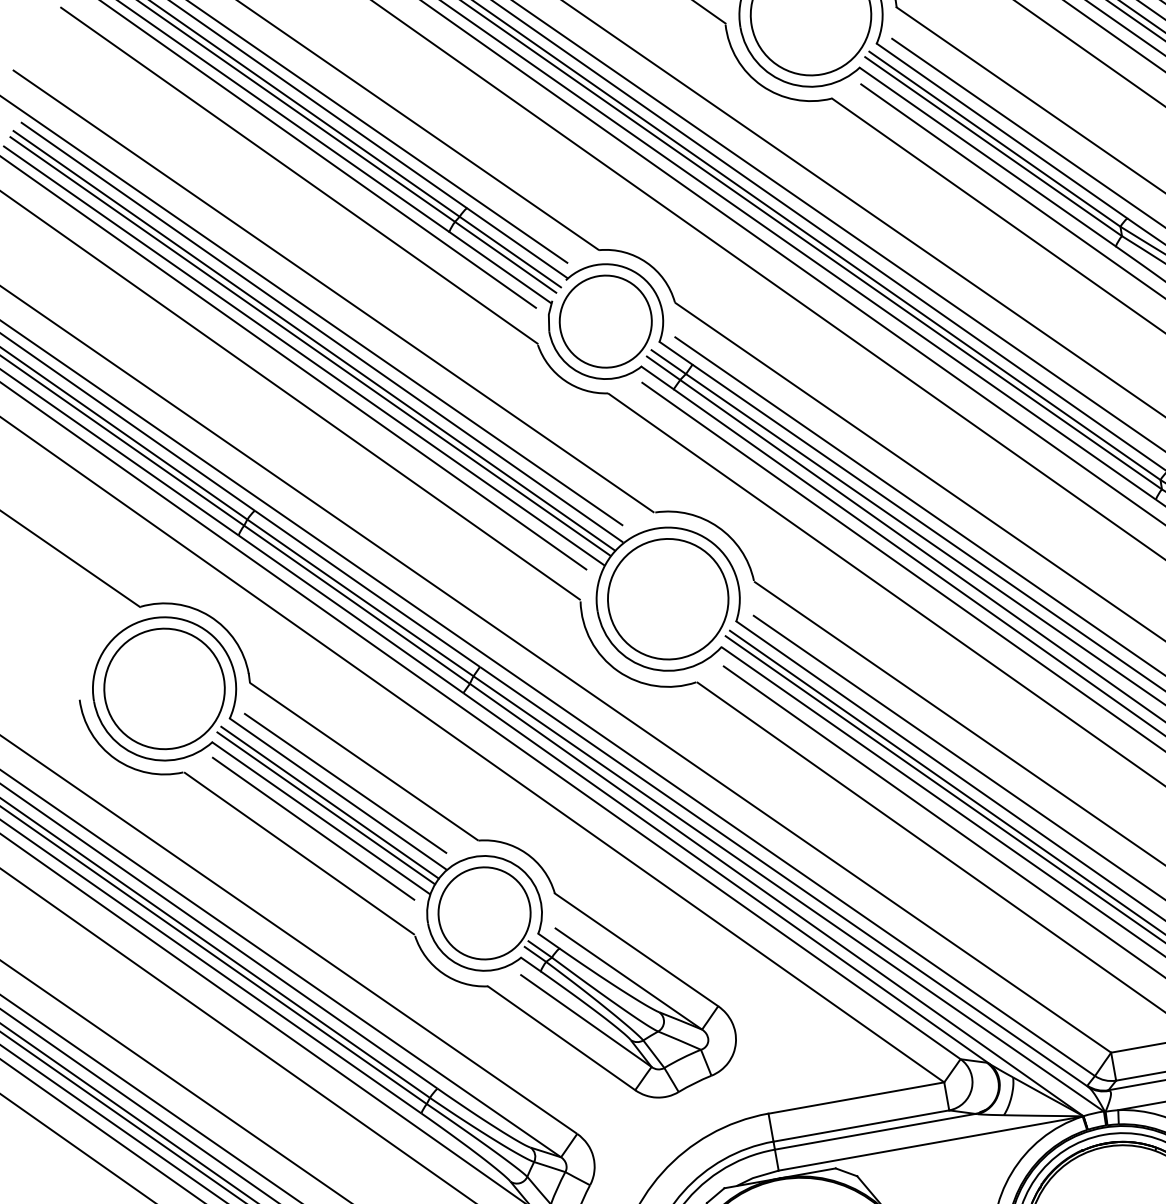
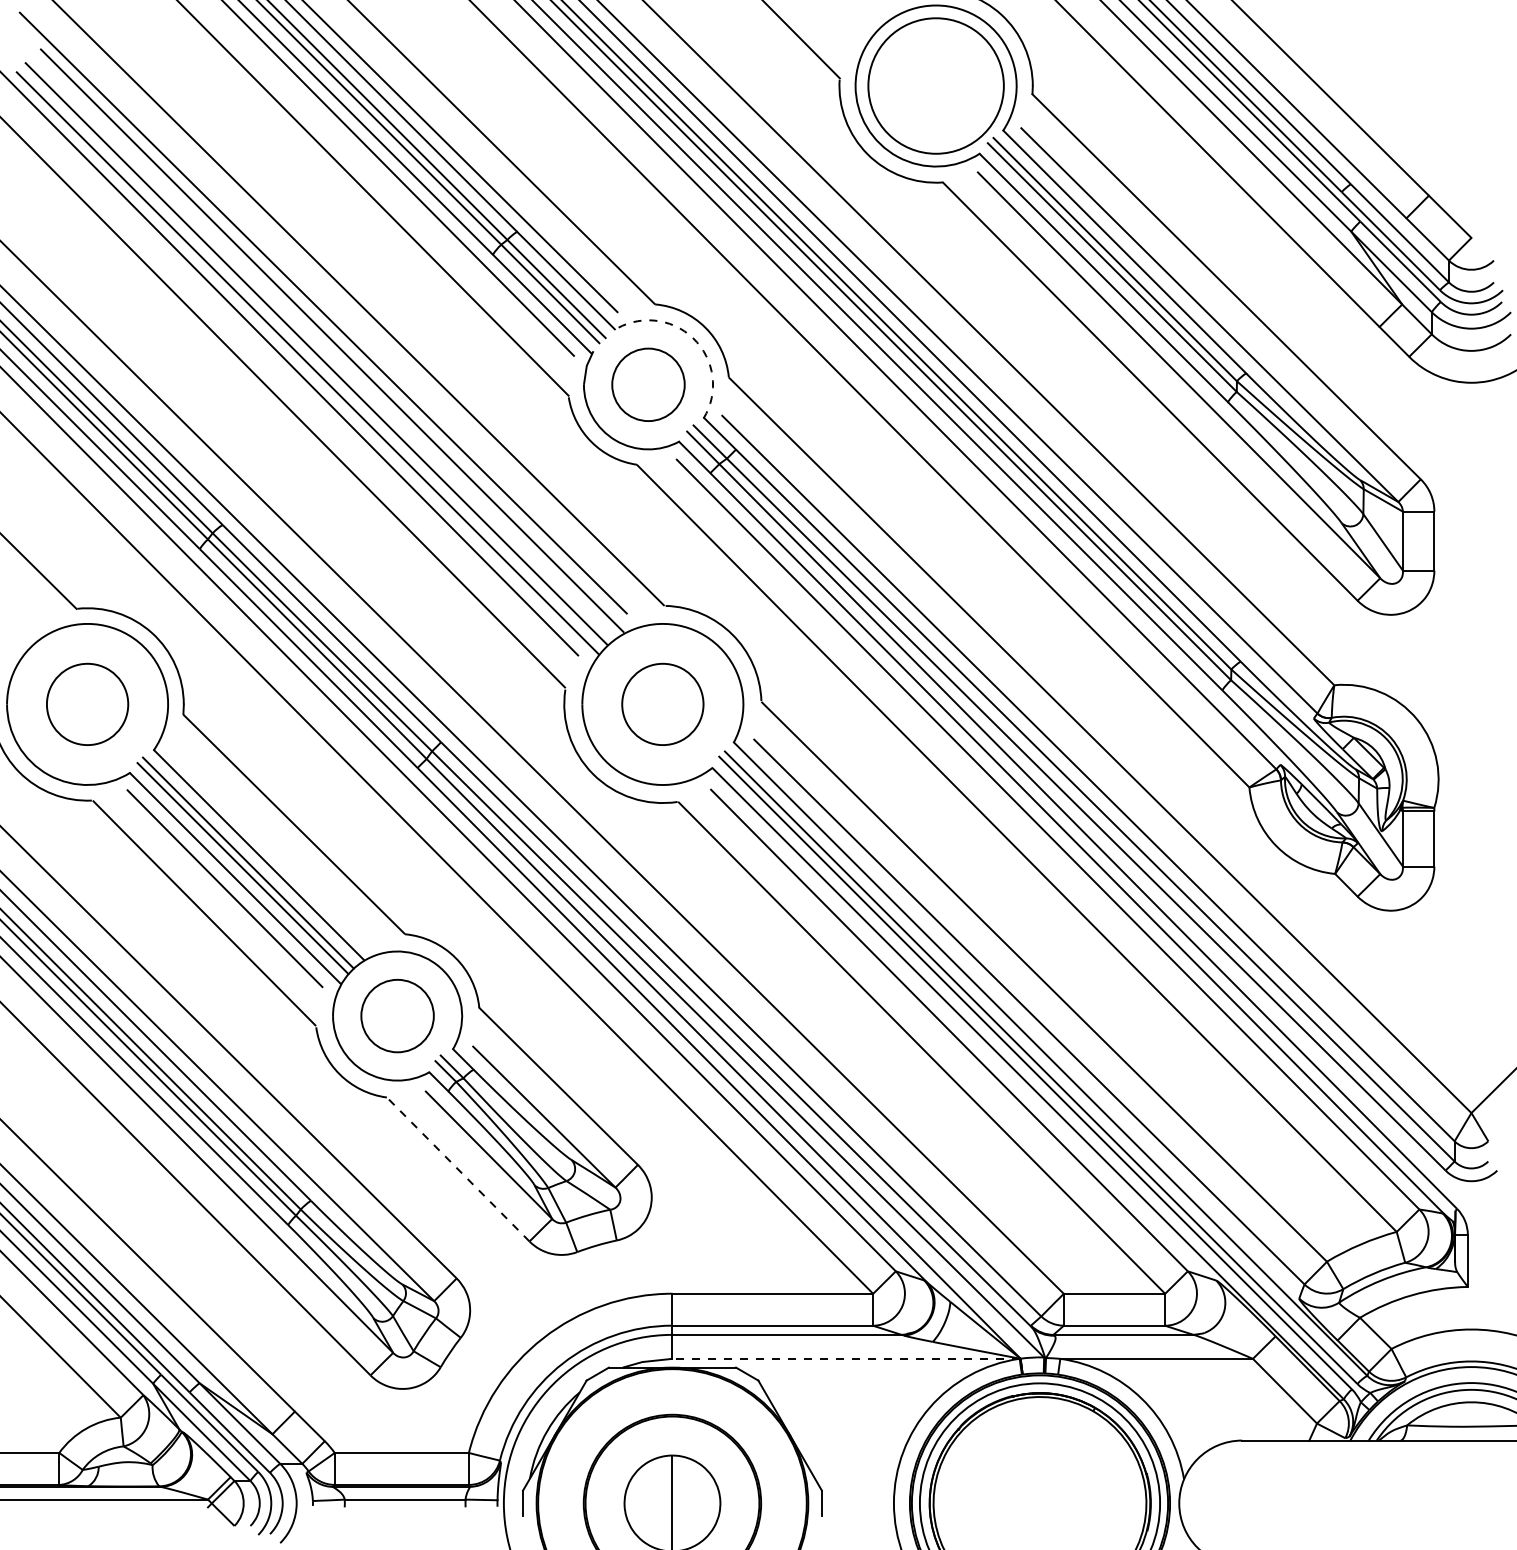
arc: (637, 274) -> (693, 338), solid -> dashed
circle: (605, 321) -> (648, 384), size x0.7
line: (313, 340) -> (321, 348), removed
circle: (667, 599) -> (662, 704), size x0.6
circle: (164, 688) -> (87, 704), size x0.6
line: (345, 783) -> (269, 844), removed
circle: (484, 912) -> (397, 1015), size x0.7
line: (560, 1038) -> (457, 1169), solid -> dashed
line: (930, 1143) -> (846, 1358), solid -> dashed

